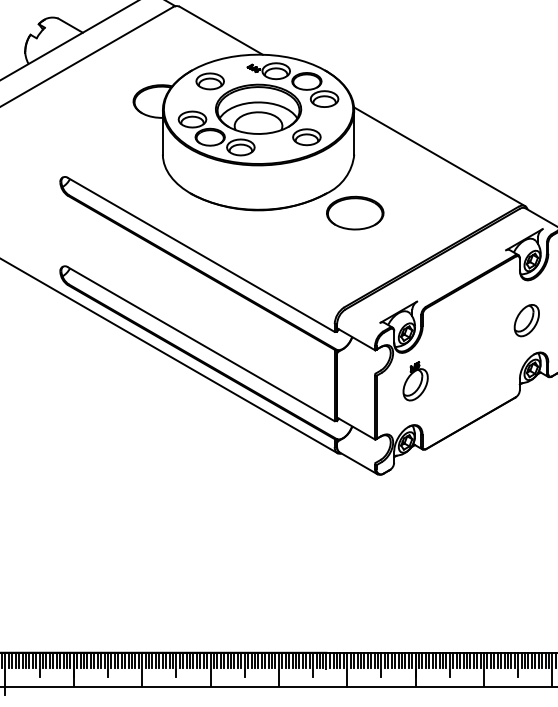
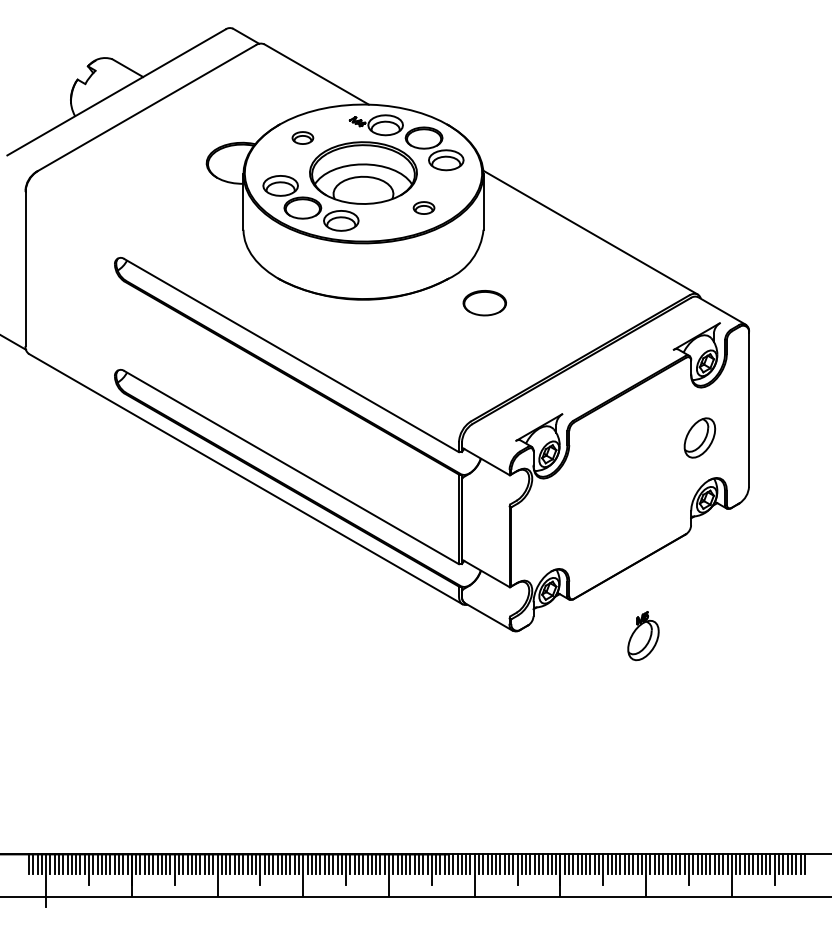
part: (209, 80) -> (302, 137), size x0.6
part: (306, 136) -> (423, 207), size x0.6
part: (355, 212) -> (484, 302), size x0.6
part: (415, 381) -> (643, 636), moved

